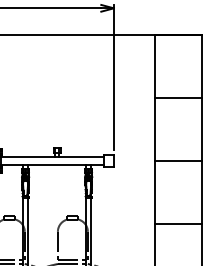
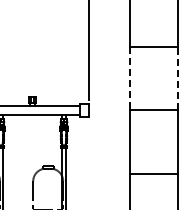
line: (154, 129) -> (129, 79), solid -> dashed
line: (202, 129) -> (177, 79), solid -> dashed

